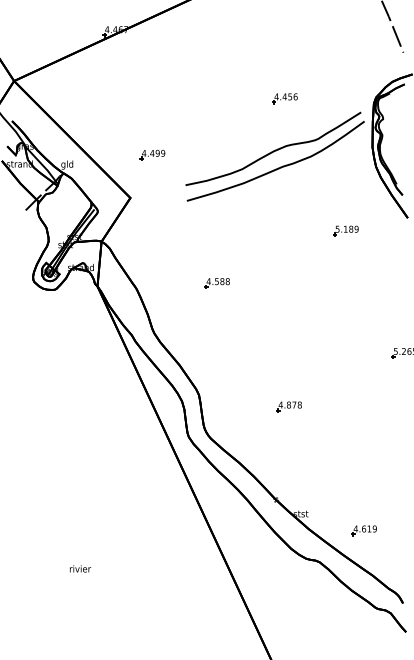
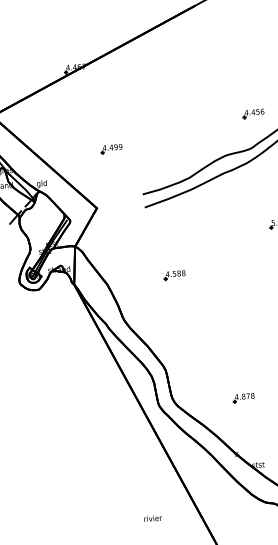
part: (284, 98) -> (253, 113), moved
part: (152, 154) -> (111, 148), moved
part: (288, 406) -> (243, 397), moved
text: (80, 568) -> (153, 518), moved

